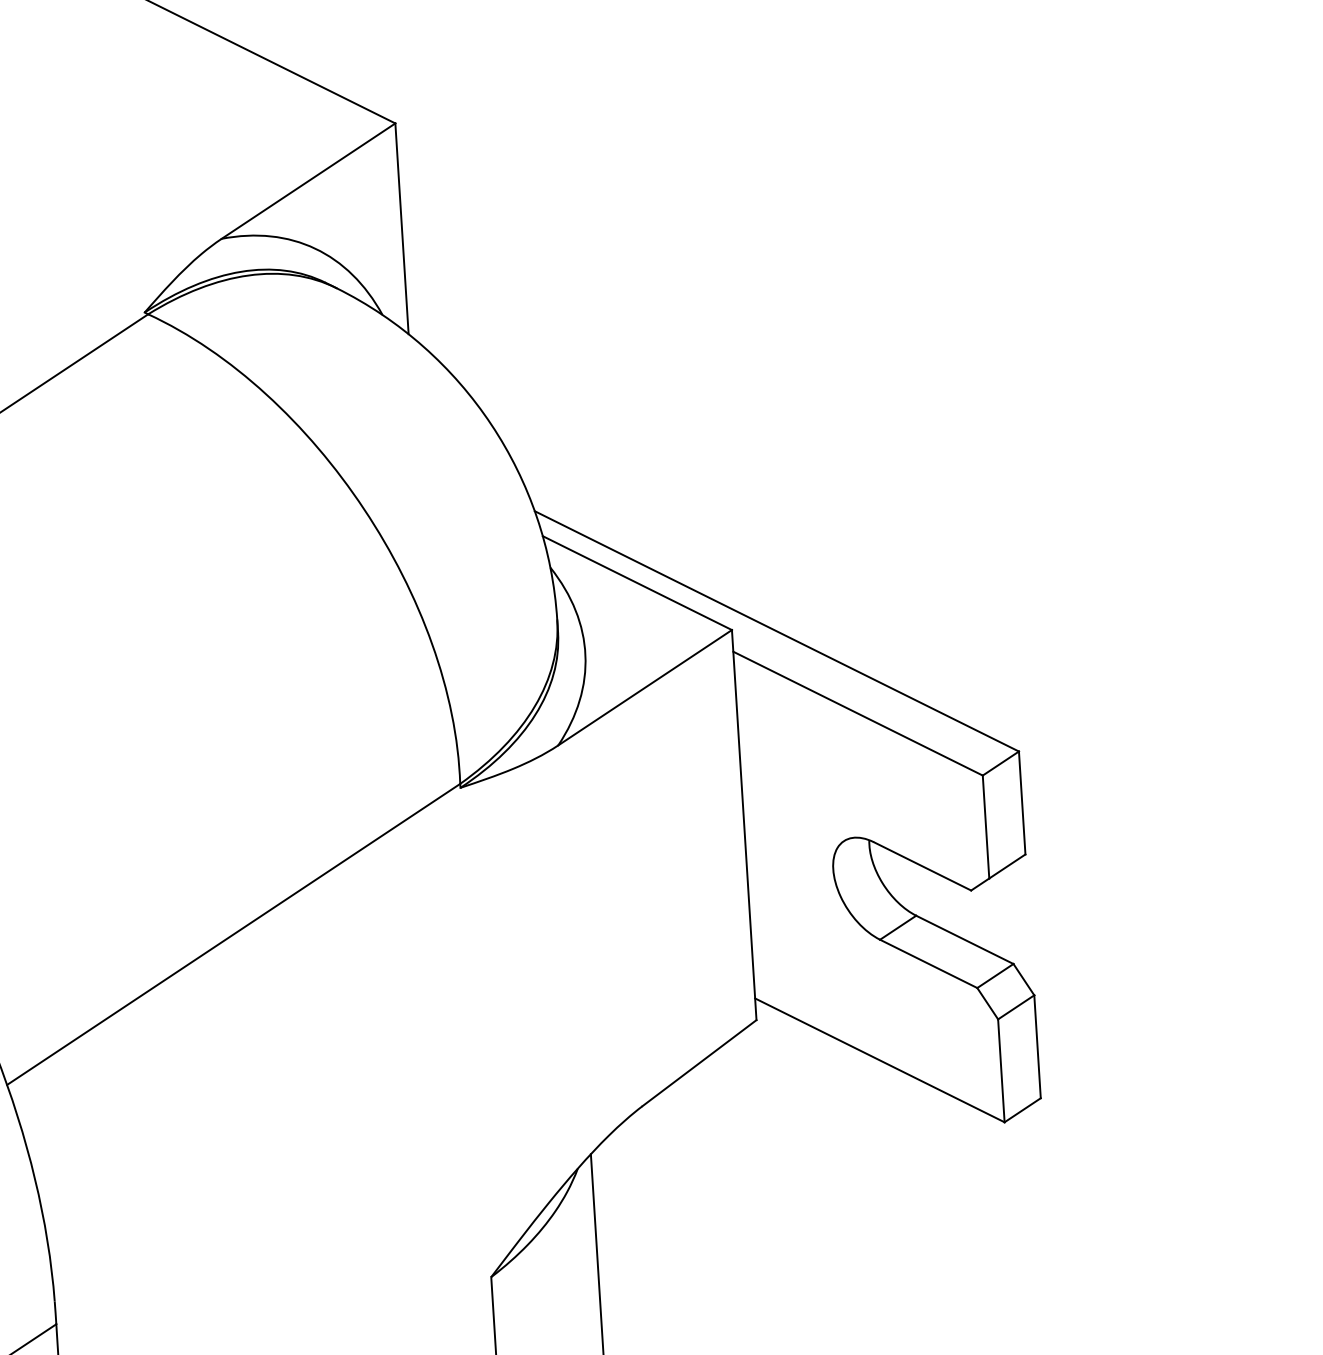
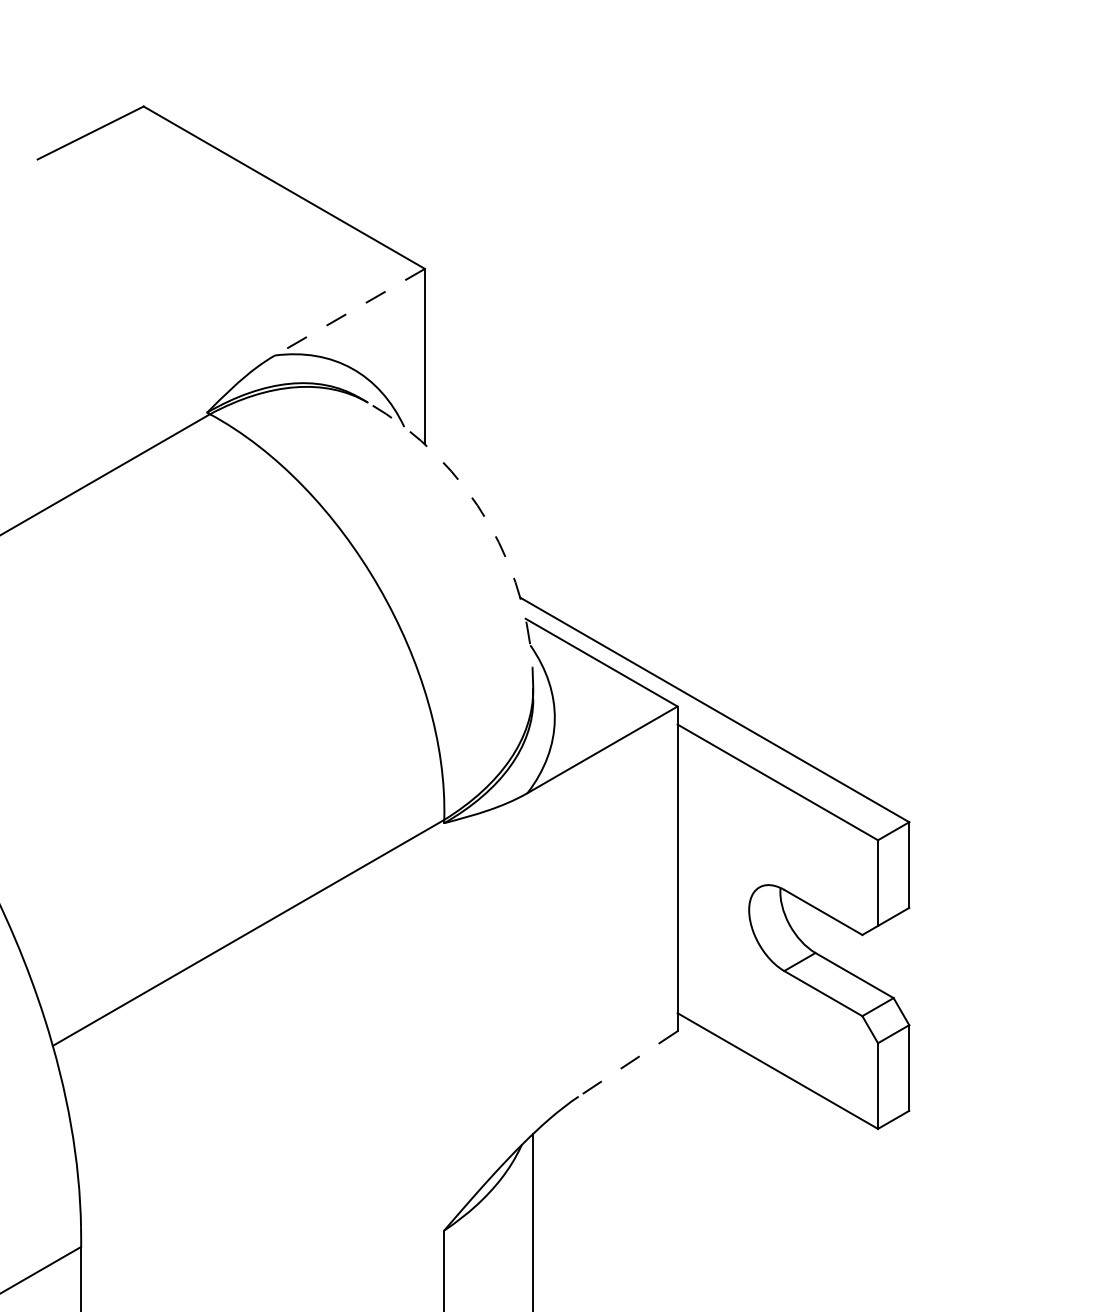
line: (308, 181) -> (349, 312), solid -> dashed
arc: (490, 424) -> (488, 523), solid -> dashed
line: (698, 1063) -> (627, 1064), solid -> dashed

